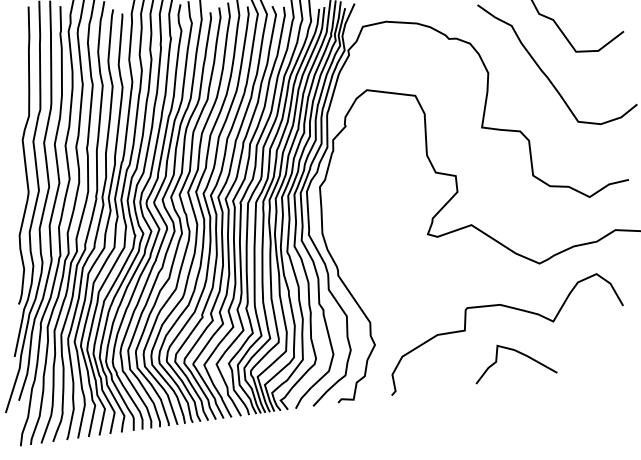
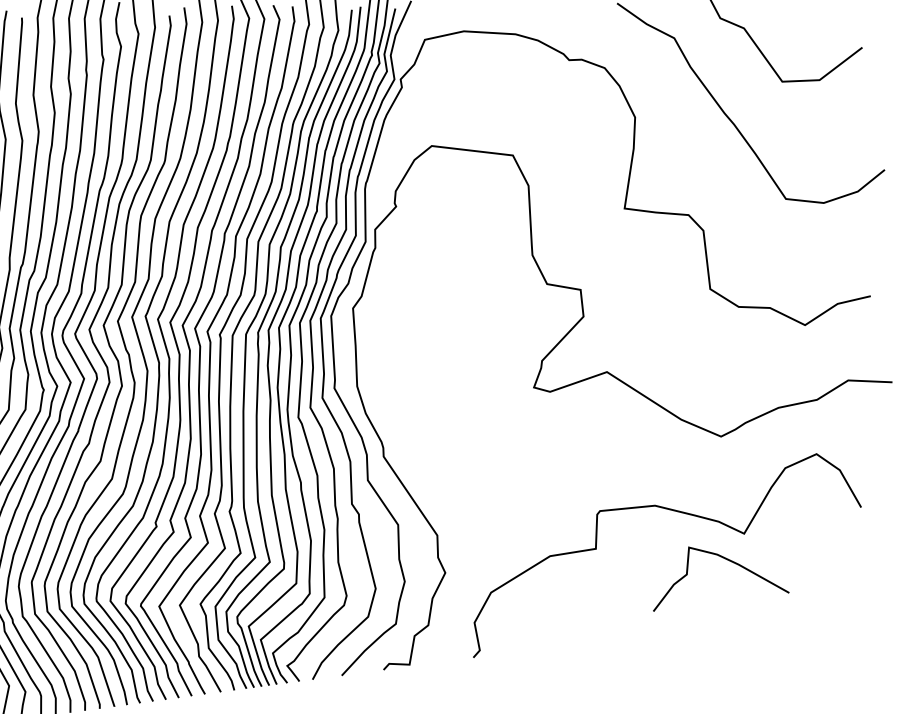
curve: (521, 354) -> (729, 562), moved

